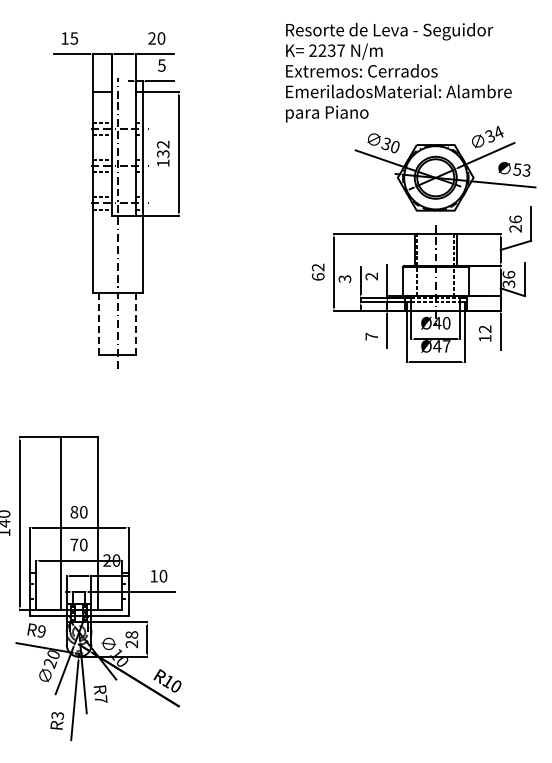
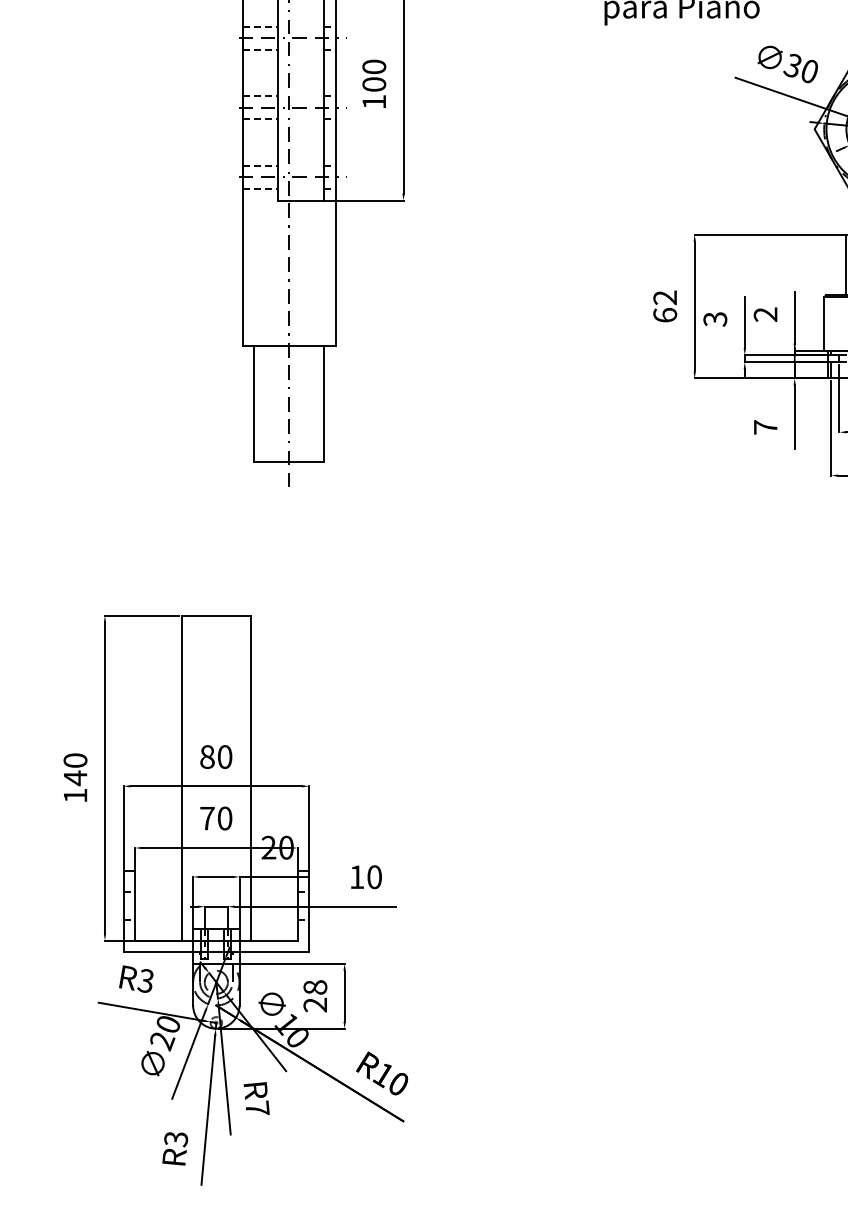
text: (163, 148) -> (374, 74), 132 -> 100
line: (99, 324) -> (254, 404), dashed -> solid
line: (136, 324) -> (324, 404), dashed -> solid
text: (41, 631) -> (145, 980), R9 -> R3

